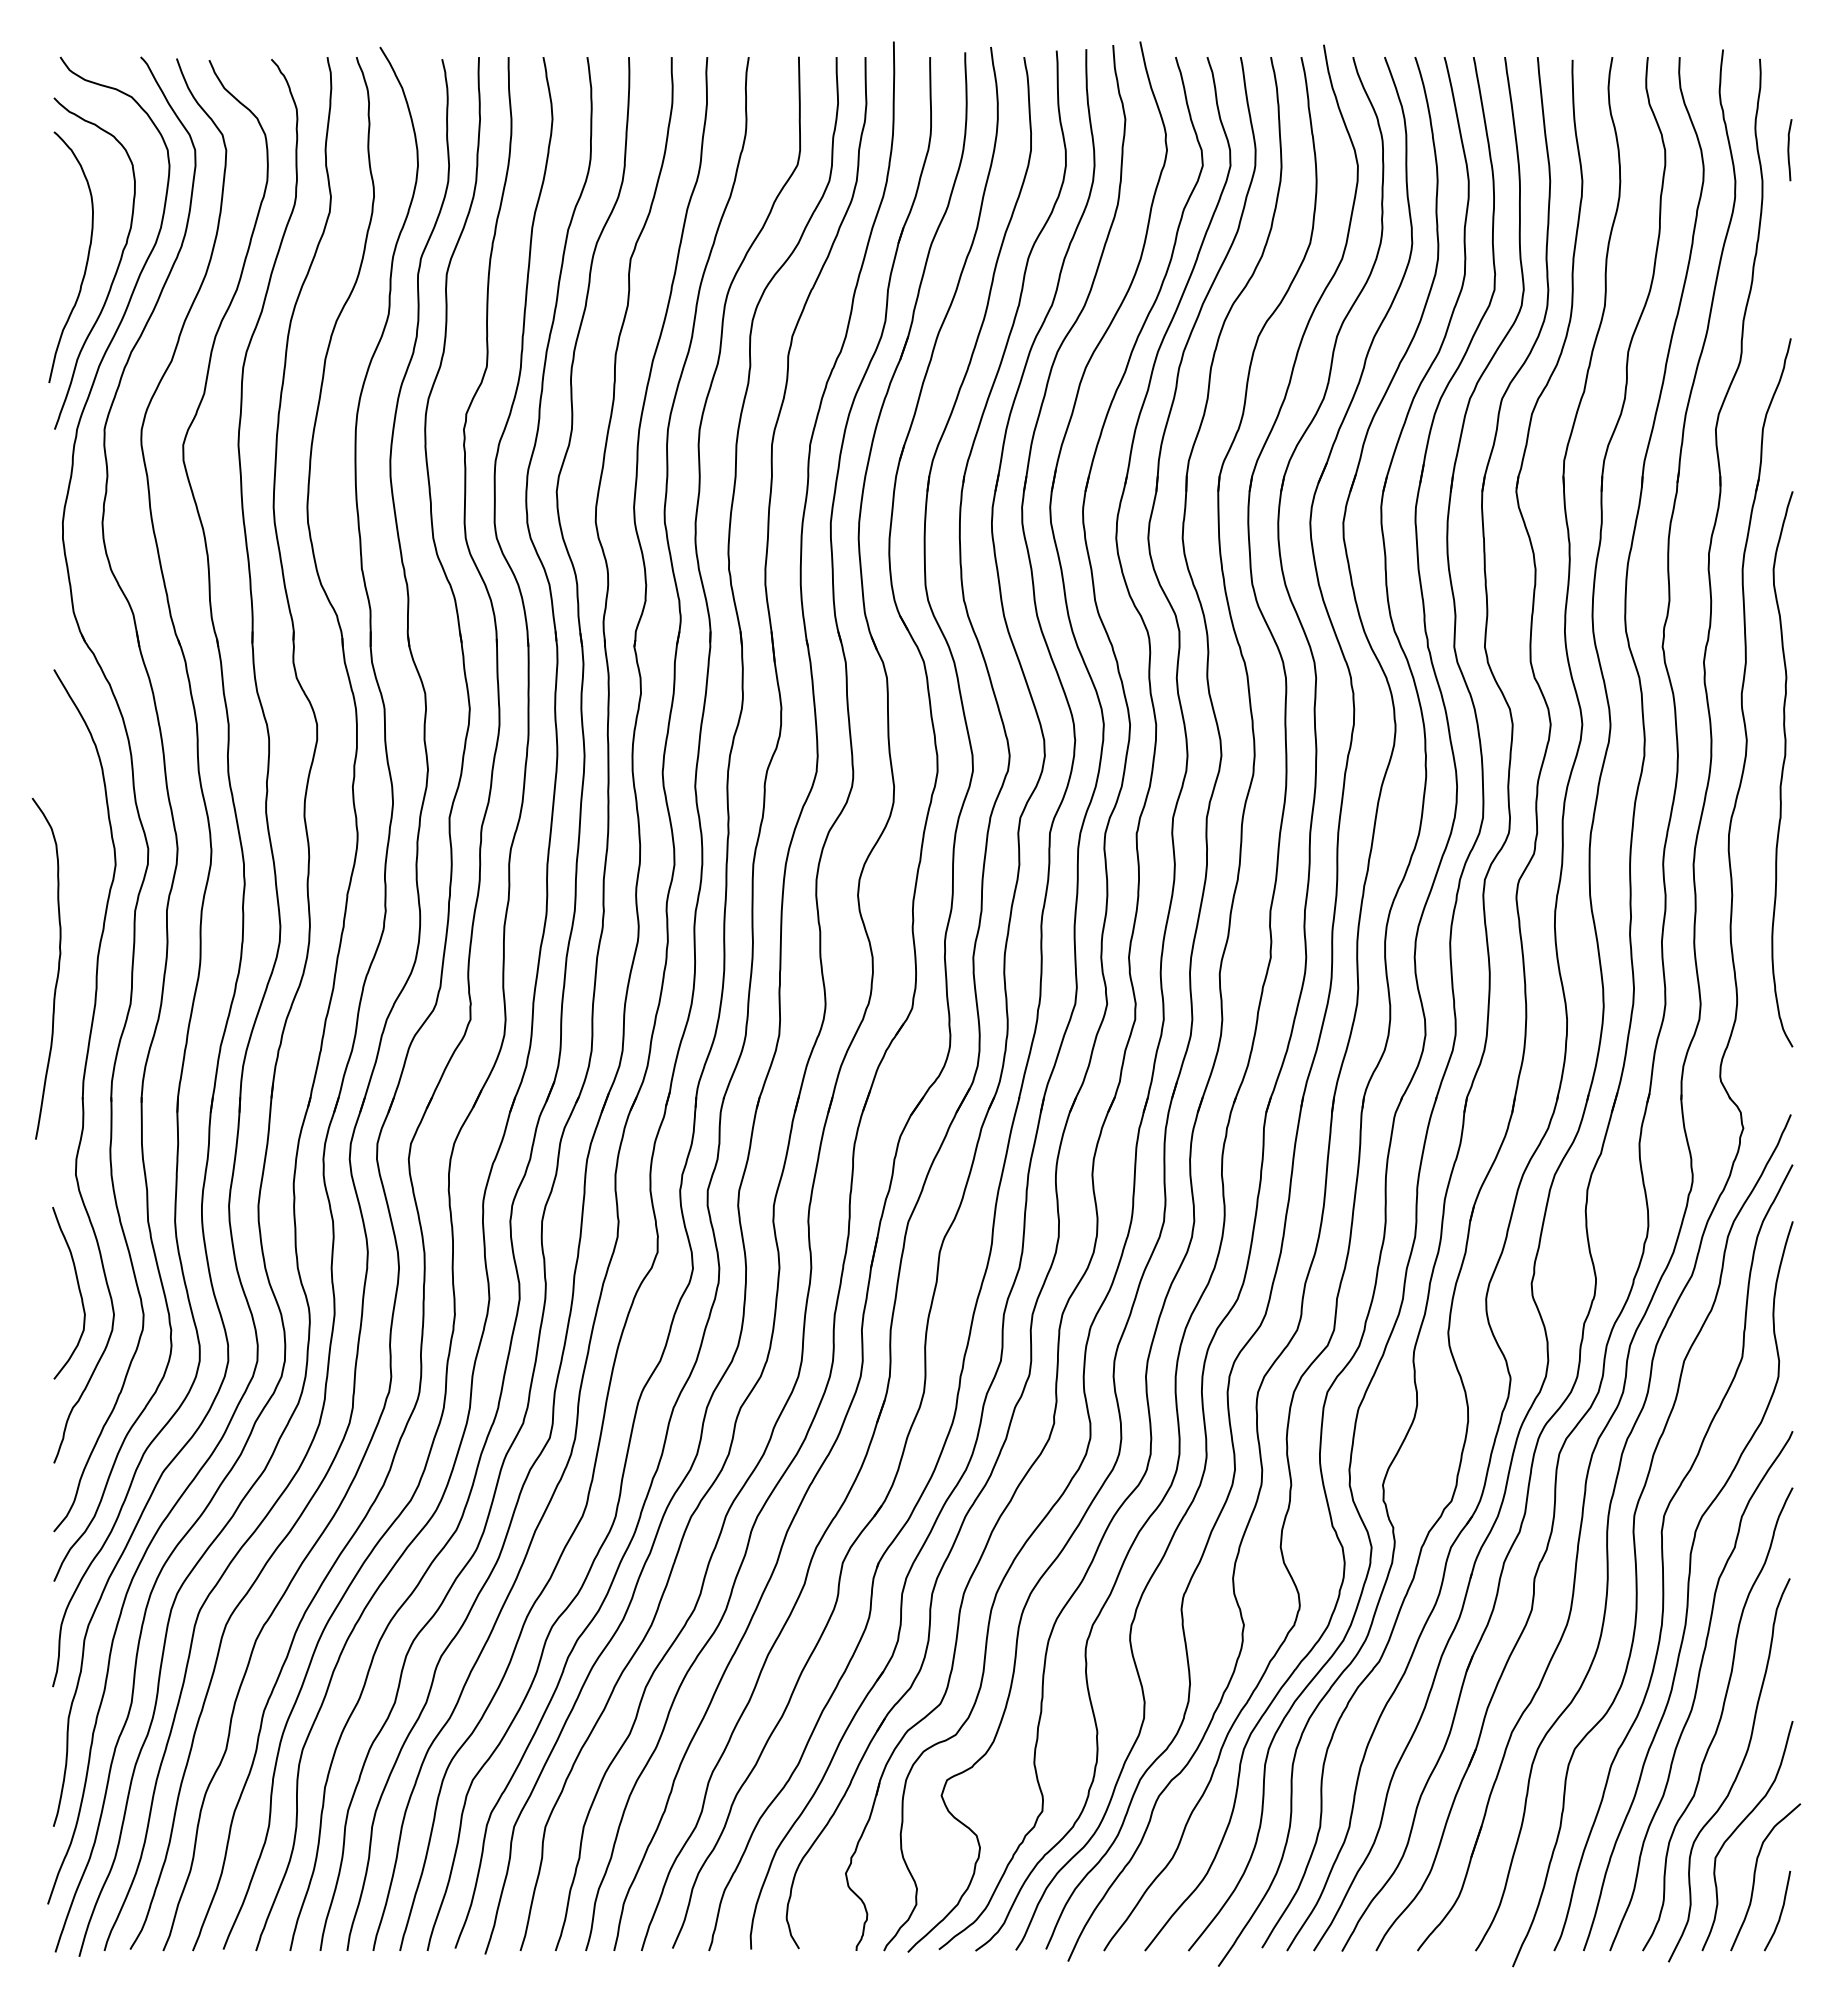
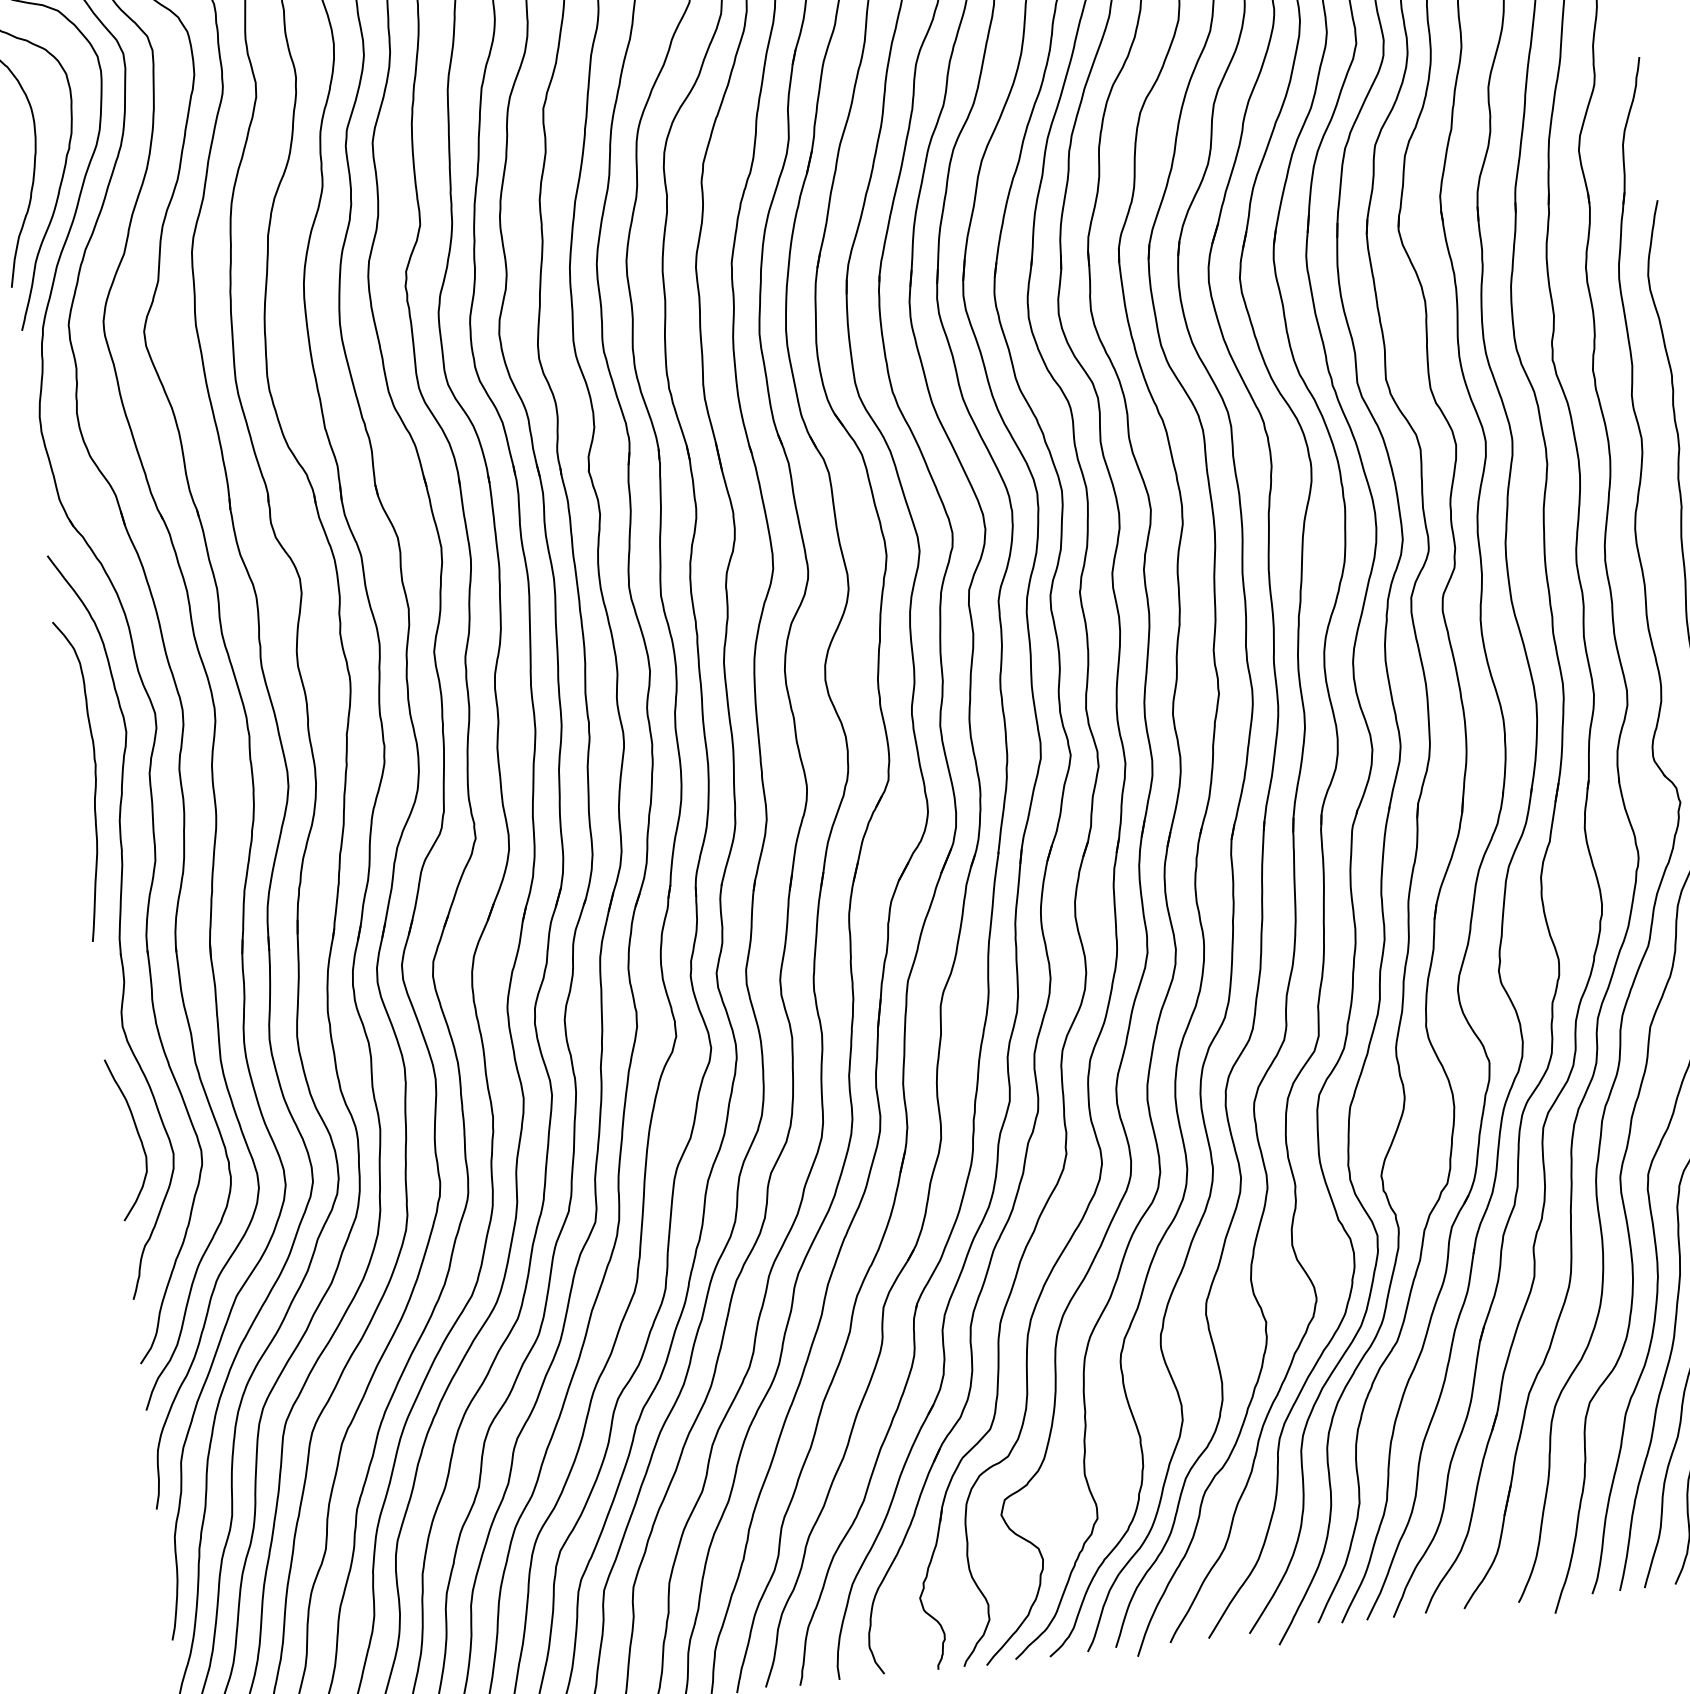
curve: (57, 970) -> (94, 781), moved

